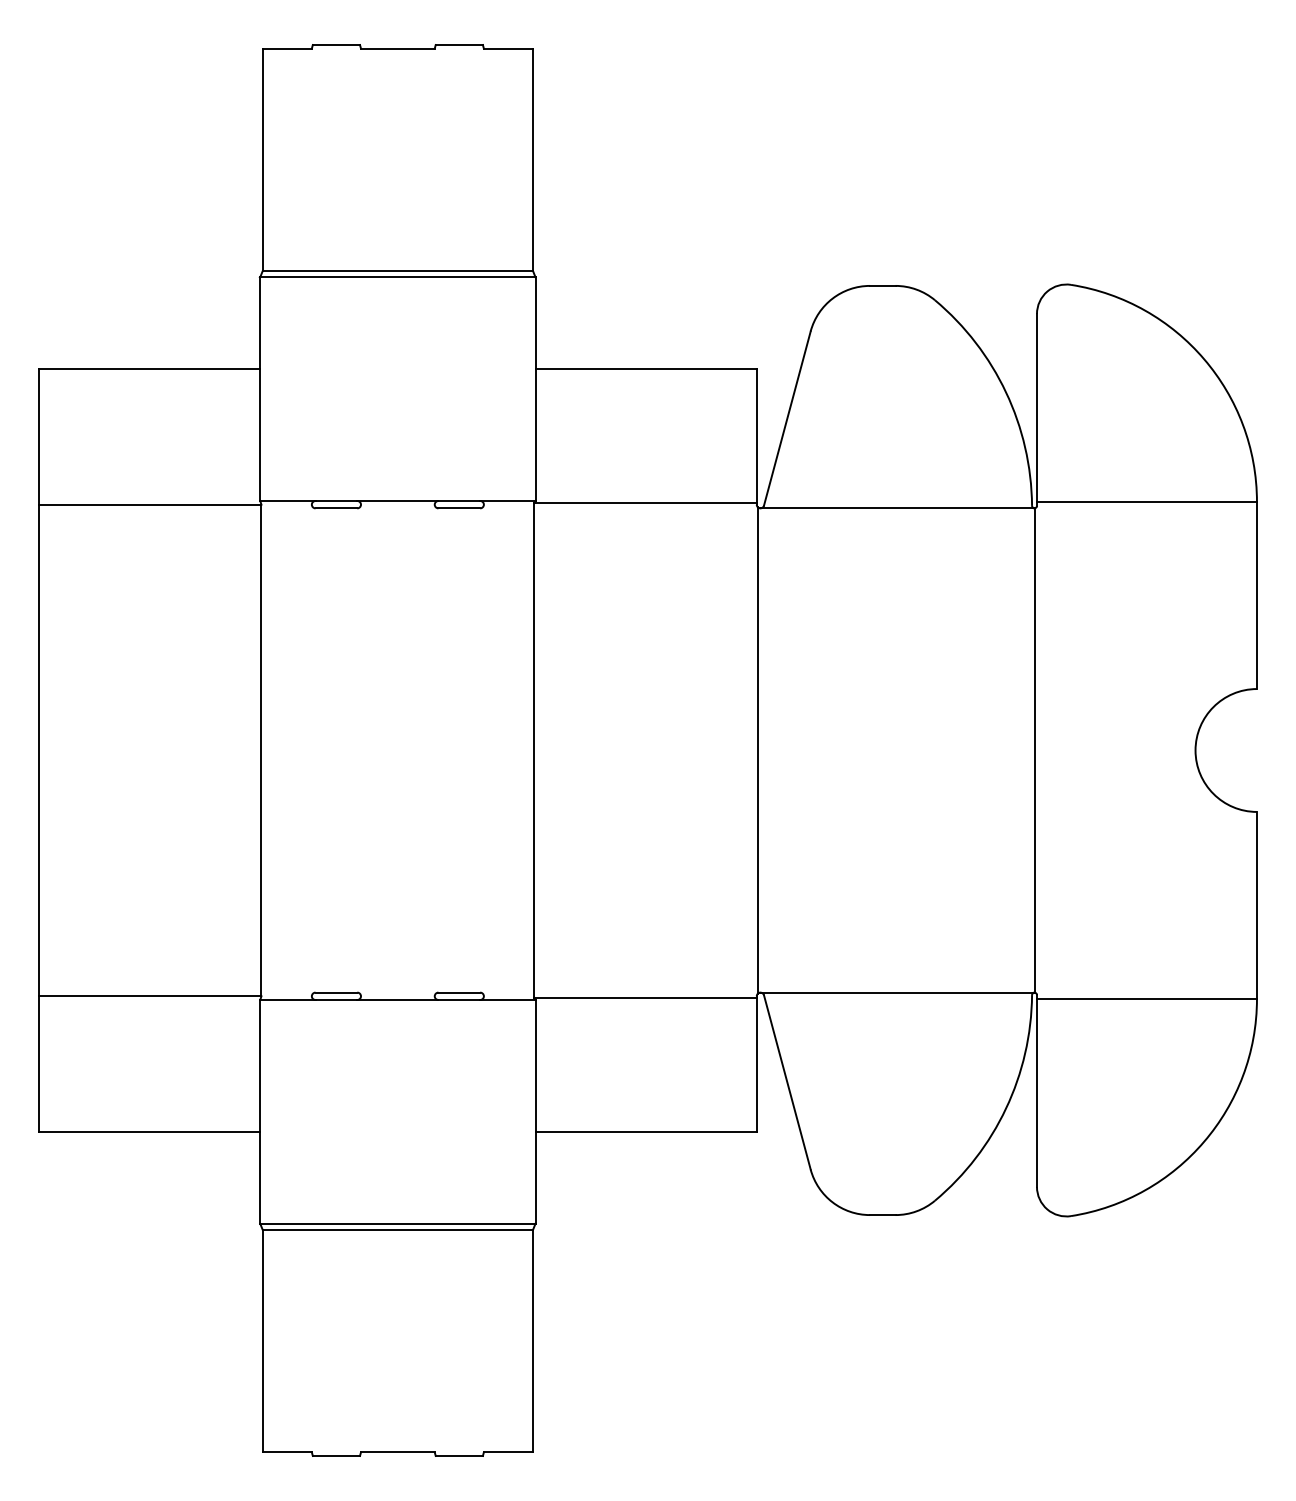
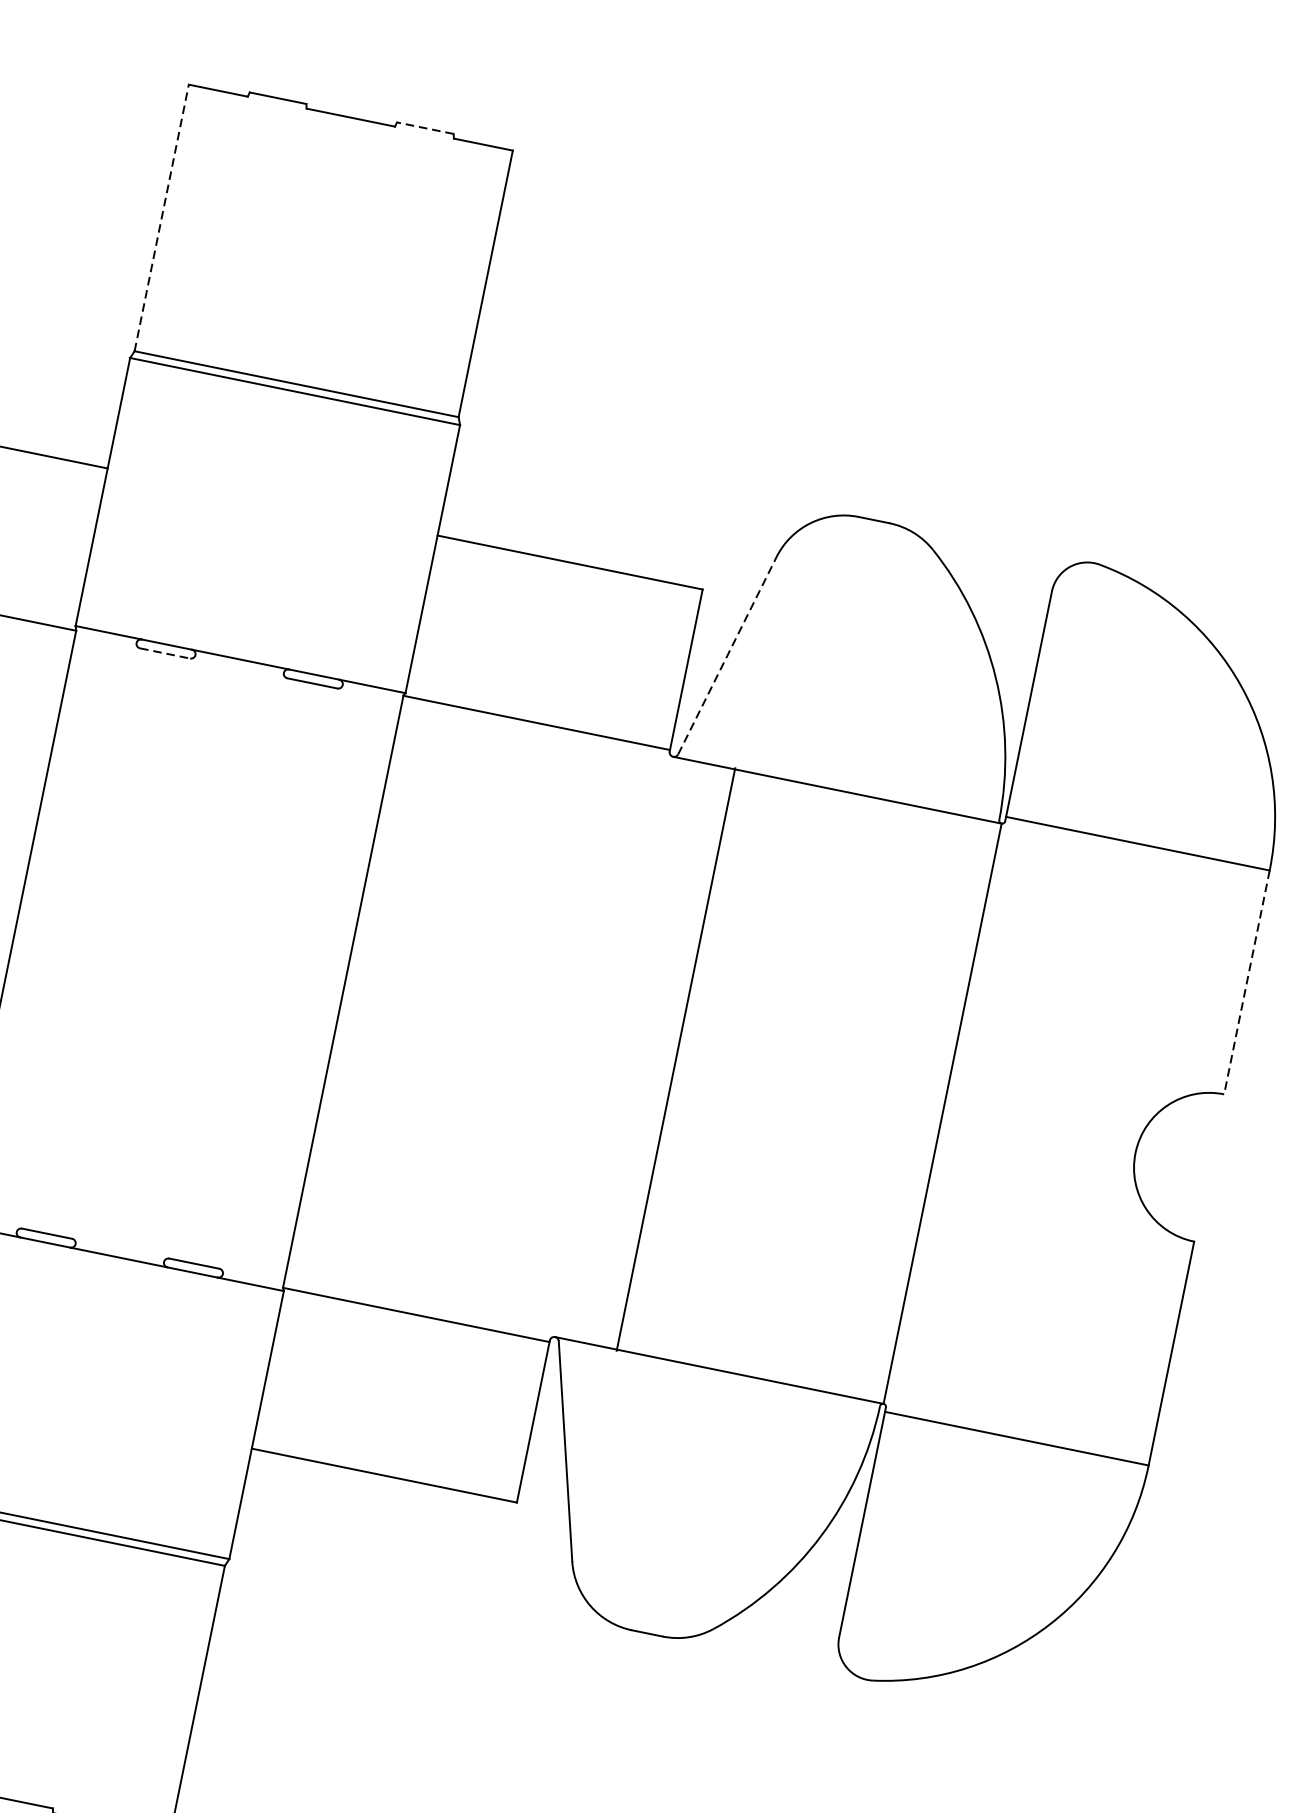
line: (459, 45) -> (425, 128), solid -> dashed
line: (262, 159) -> (161, 217), solid -> dashed
line: (787, 418) -> (727, 655), solid -> dashed
line: (336, 508) -> (165, 653), solid -> dashed
line: (1256, 596) -> (1246, 983), solid -> dashed
line: (757, 750) -> (675, 1059), moved

